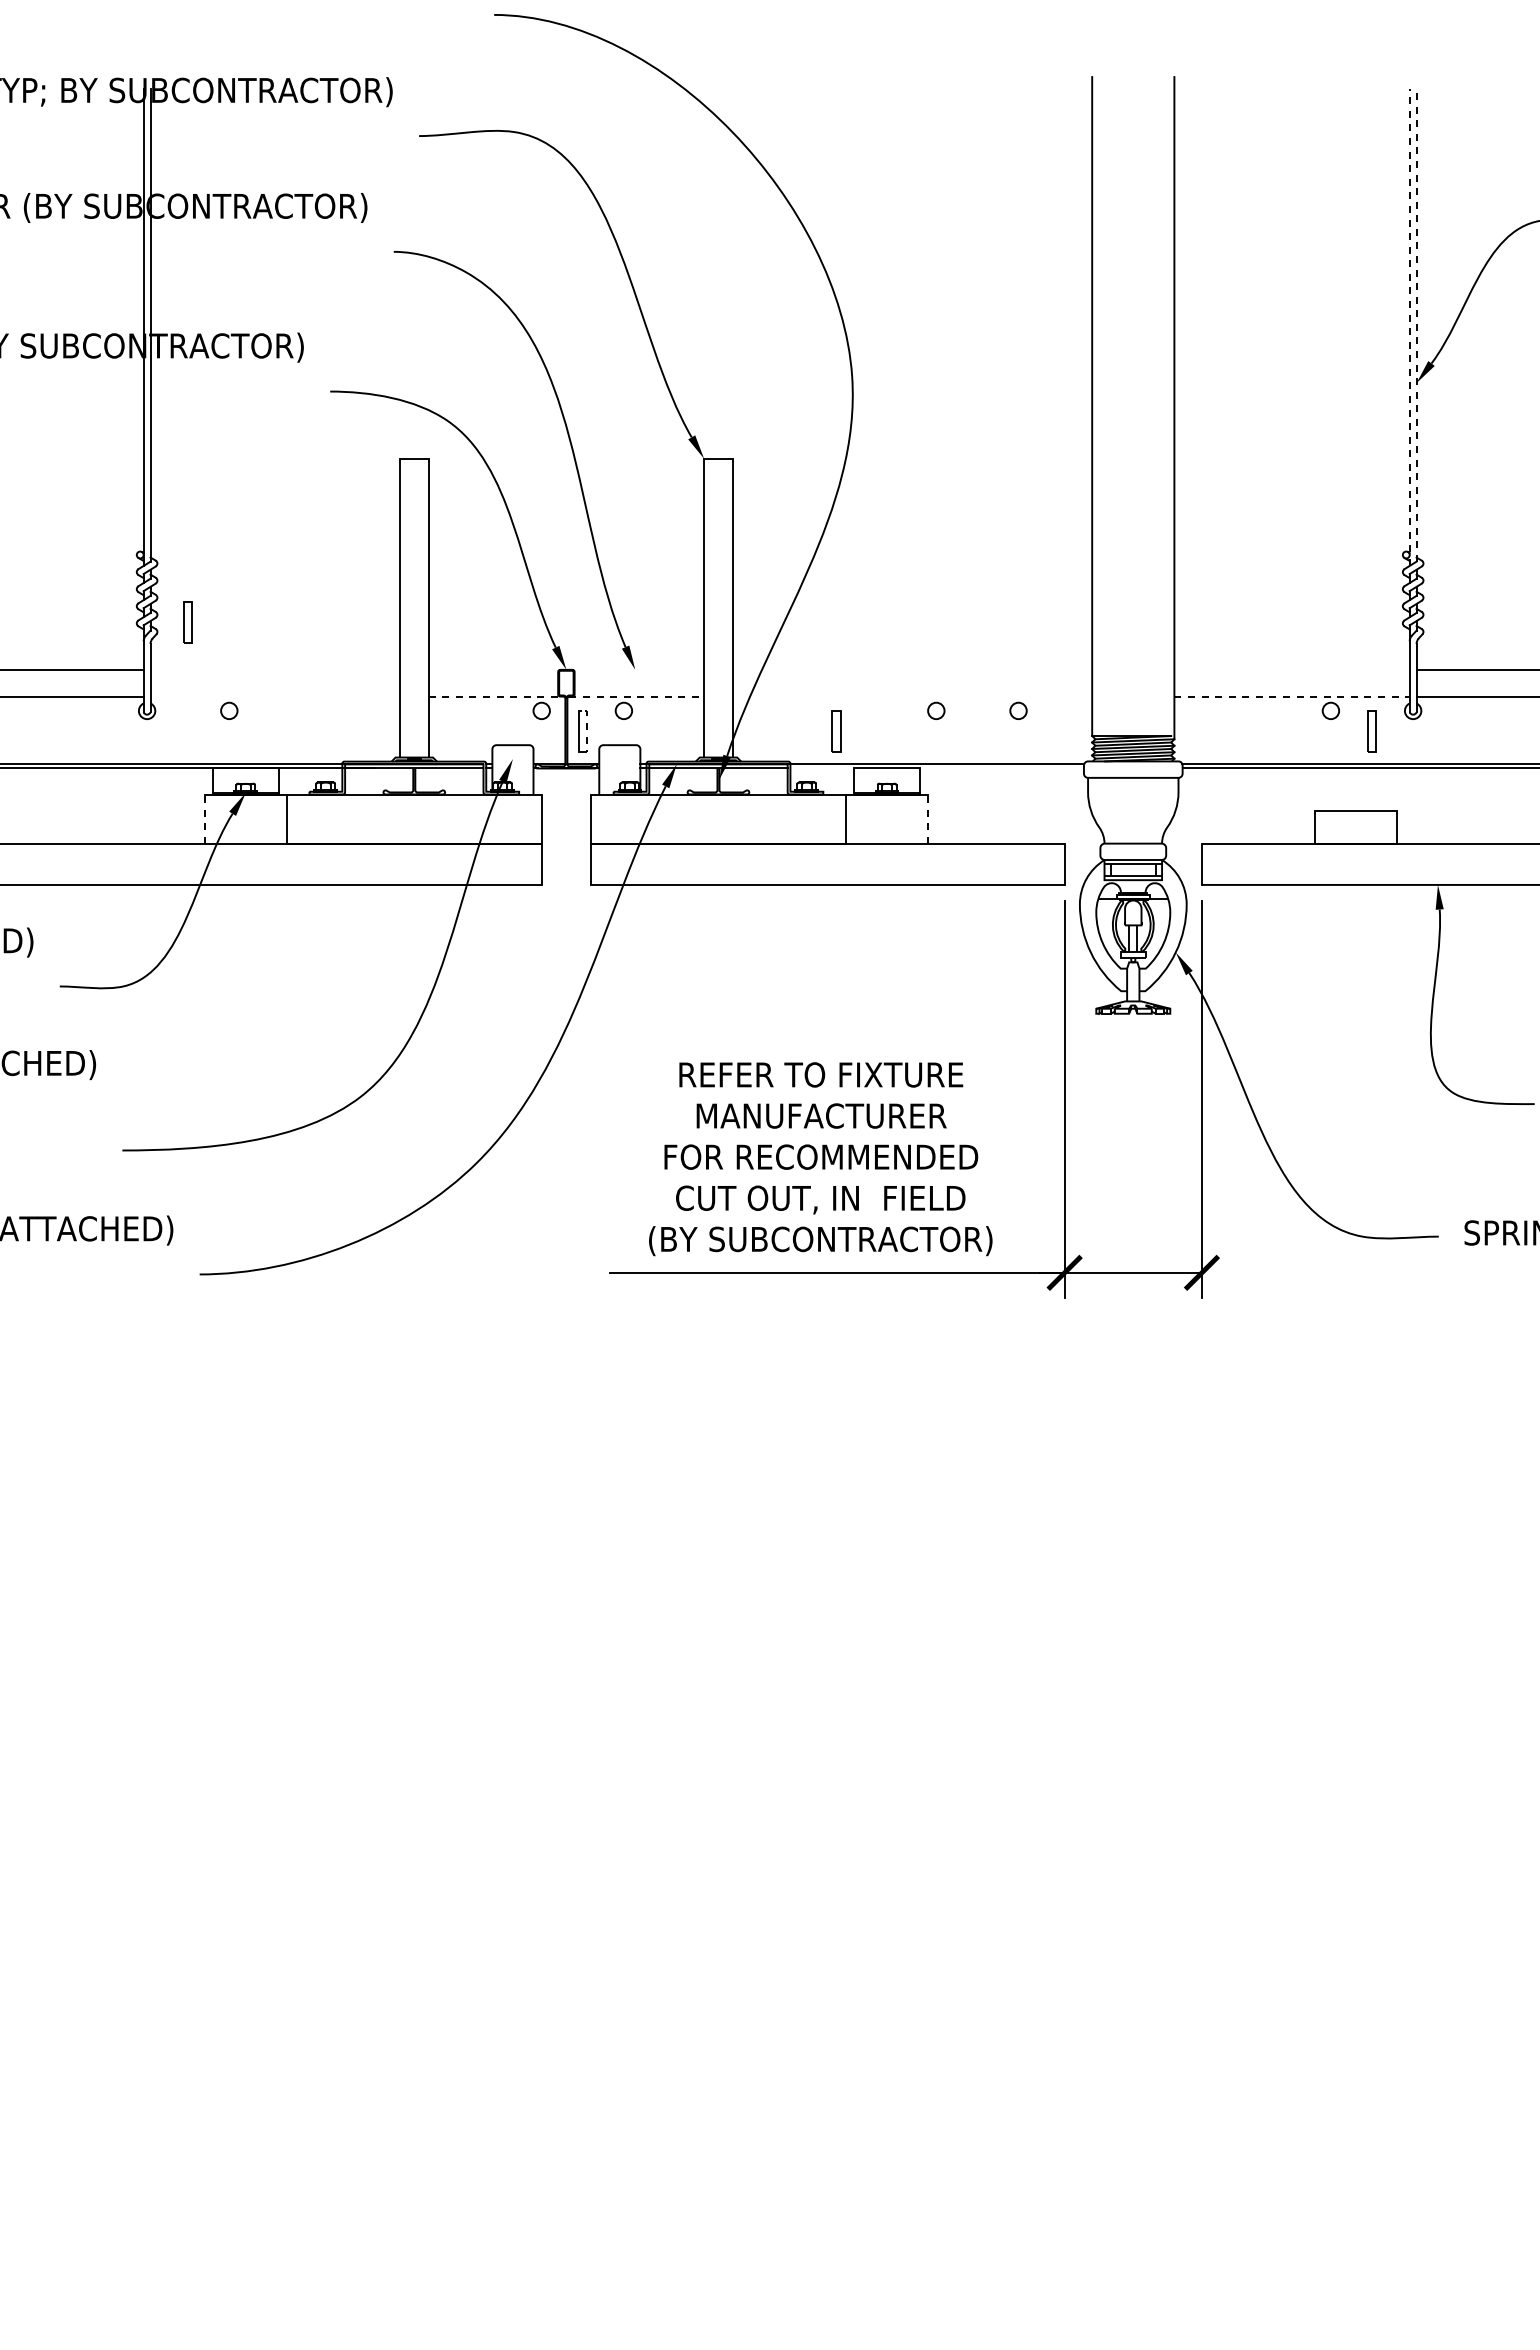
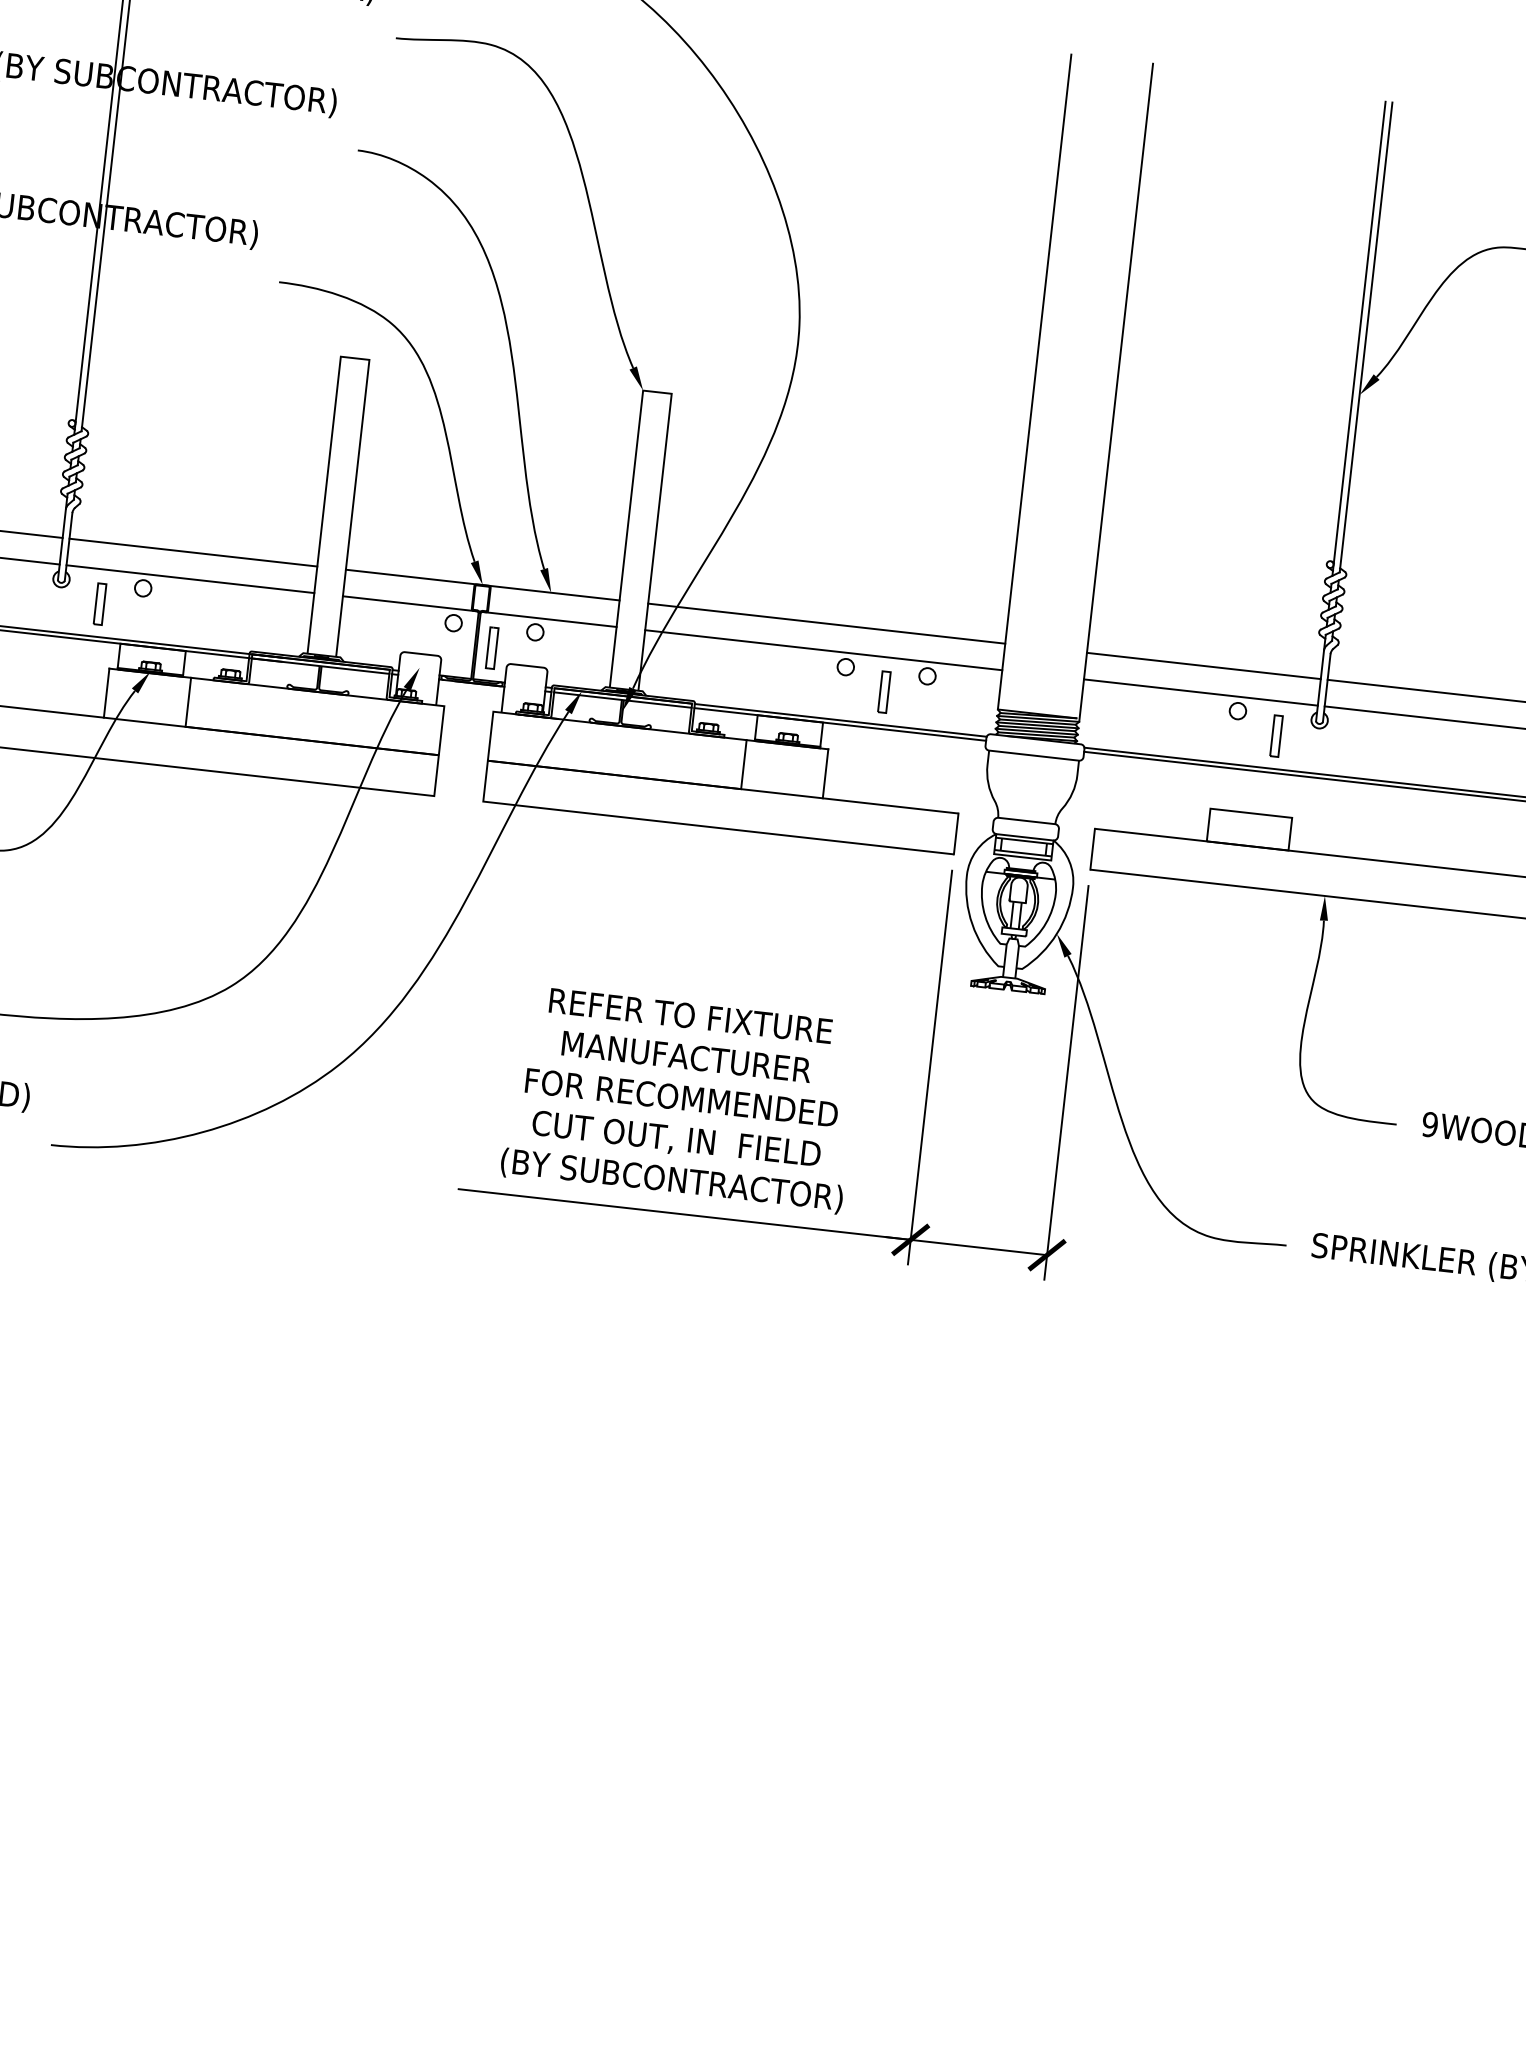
line: (1416, 324) -> (1366, 336), dashed -> solid
line: (1409, 327) -> (1358, 338), dashed -> solid
part: (187, 622) -> (99, 604), moved
line: (274, 669) -> (192, 552), added
line: (566, 669) -> (482, 584), added
line: (912, 669) -> (826, 623), added
line: (1291, 669) -> (1203, 665), added
line: (274, 696) -> (189, 579), added
line: (496, 696) -> (410, 603), dashed -> solid
line: (637, 696) -> (550, 619), dashed -> solid
line: (912, 696) -> (823, 650), added
line: (1292, 696) -> (1201, 692), dashed -> solid
line: (586, 731) -> (495, 648), dashed -> solid
part: (836, 731) -> (884, 692), moved
line: (936, 768) -> (839, 724), added
line: (204, 819) -> (106, 693), dashed -> solid
line: (928, 819) -> (825, 774), dashed -> solid

